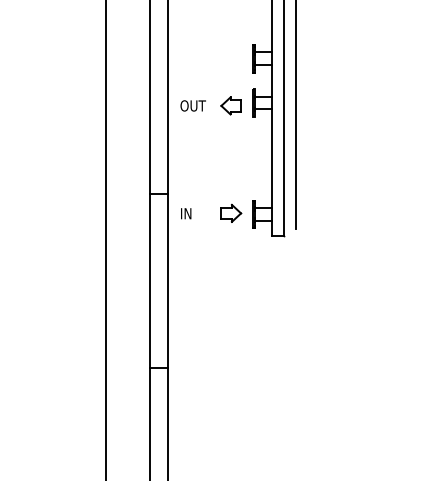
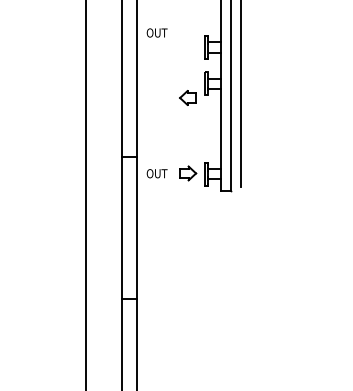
text: (192, 105) -> (156, 32), moved
part: (230, 105) -> (187, 97), moved
text: (192, 213) -> (156, 173), IN -> OUT

